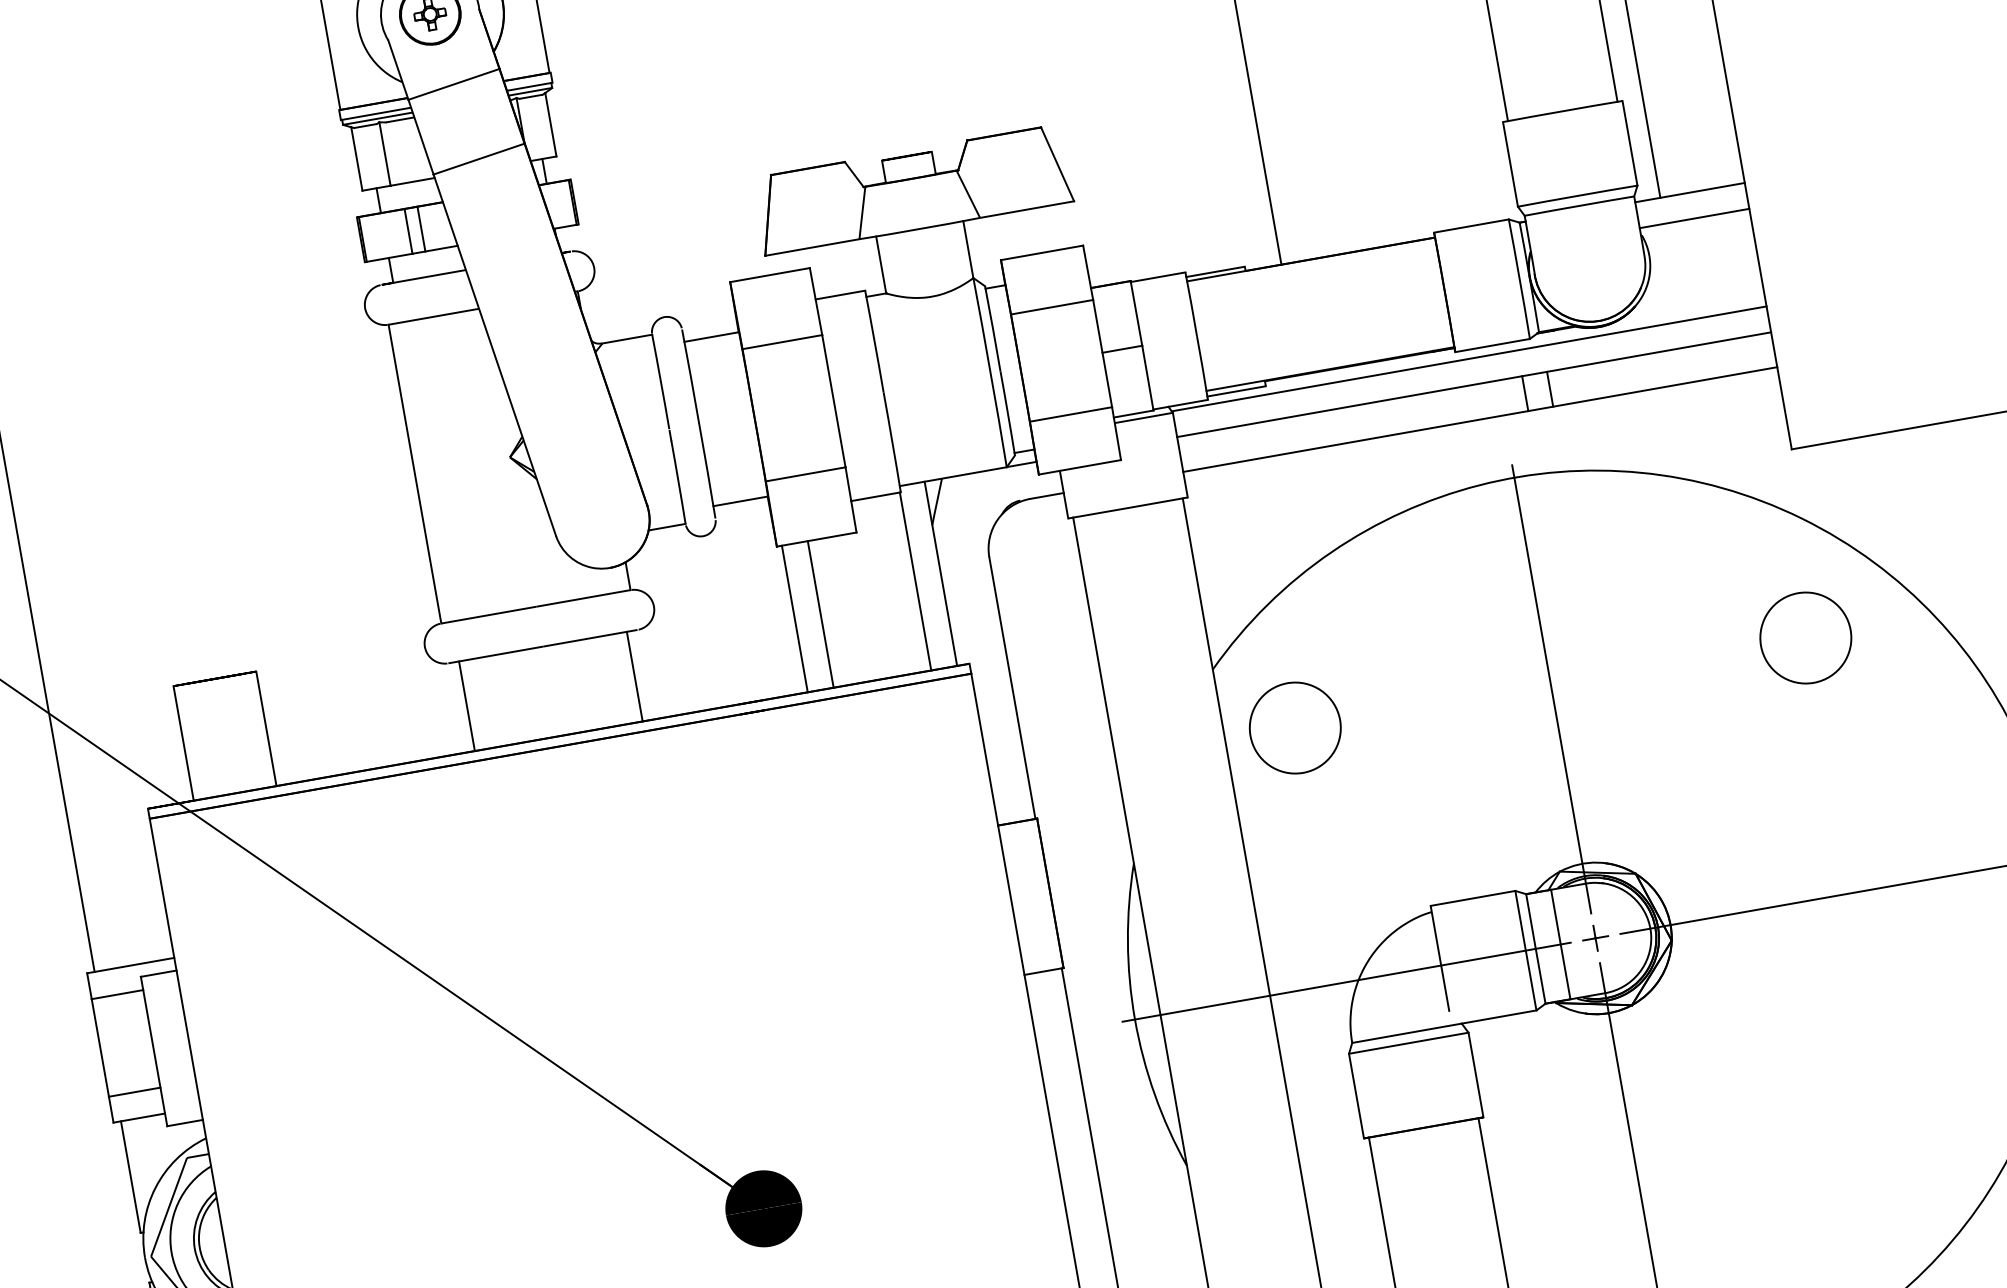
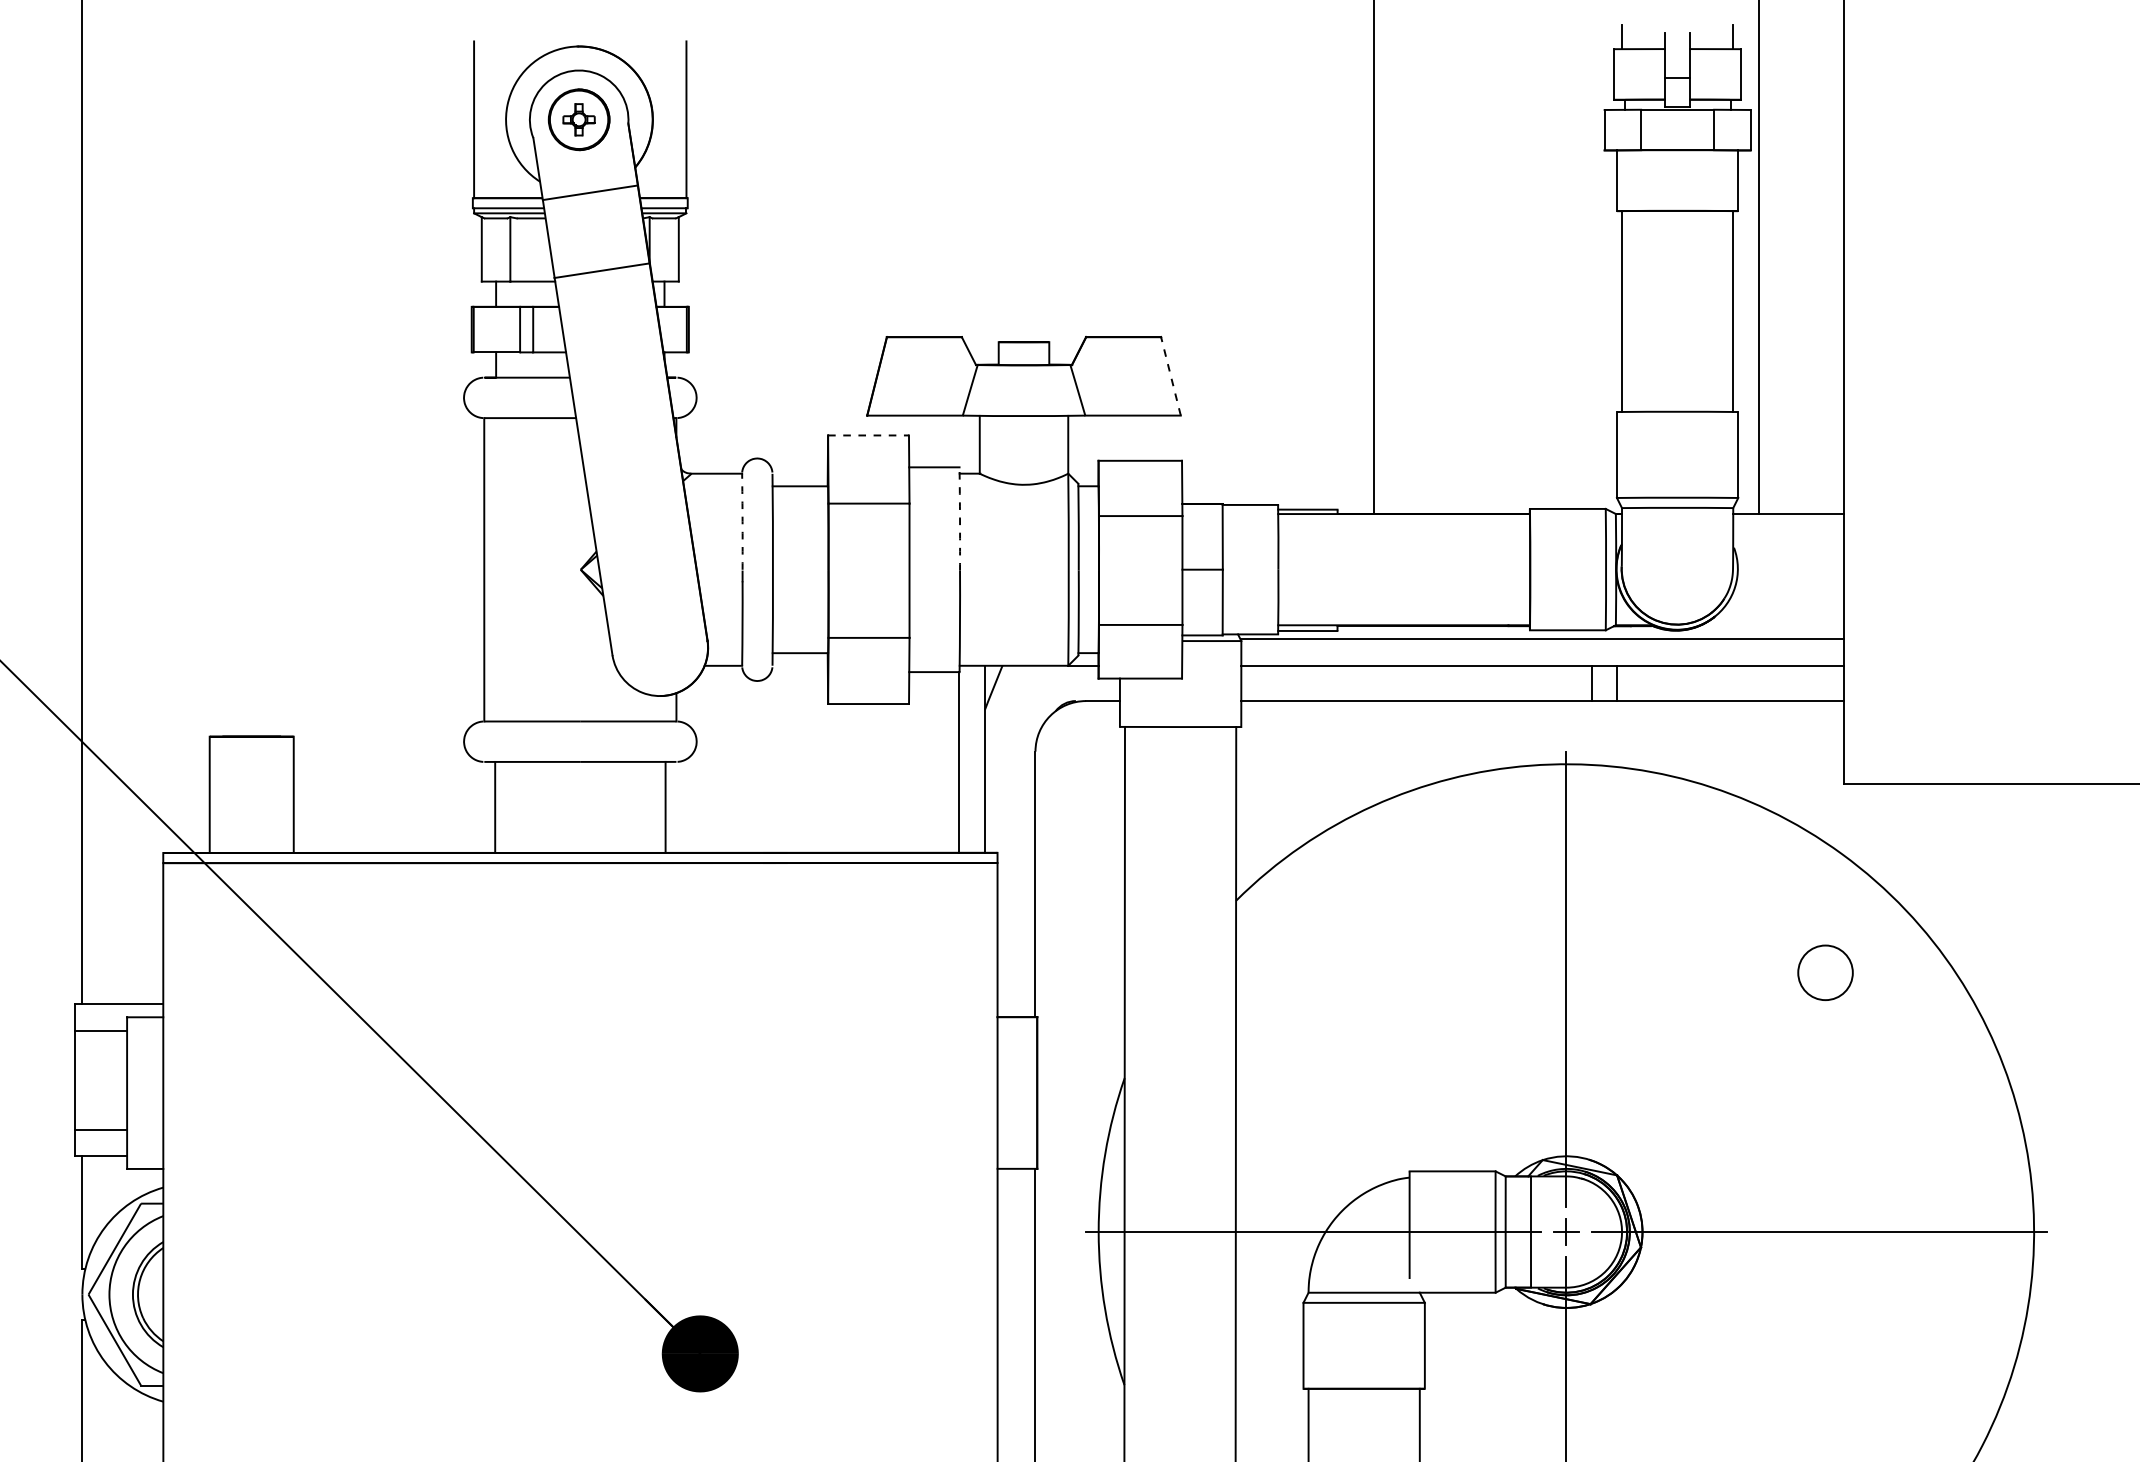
line: (1057, 163) -> (1170, 375), solid -> dashed
line: (1694, 218) -> (1788, 540), removed
line: (770, 274) -> (869, 435), solid -> dashed
arc: (875, 340) -> (960, 518), solid -> dashed
arc: (660, 381) -> (742, 521), solid -> dashed
line: (820, 614) -> (859, 778), removed
line: (795, 619) -> (833, 778), removed
circle: (1805, 637) -> (1825, 972), size x0.6
circle: (1294, 727) -> (1306, 972), removed

